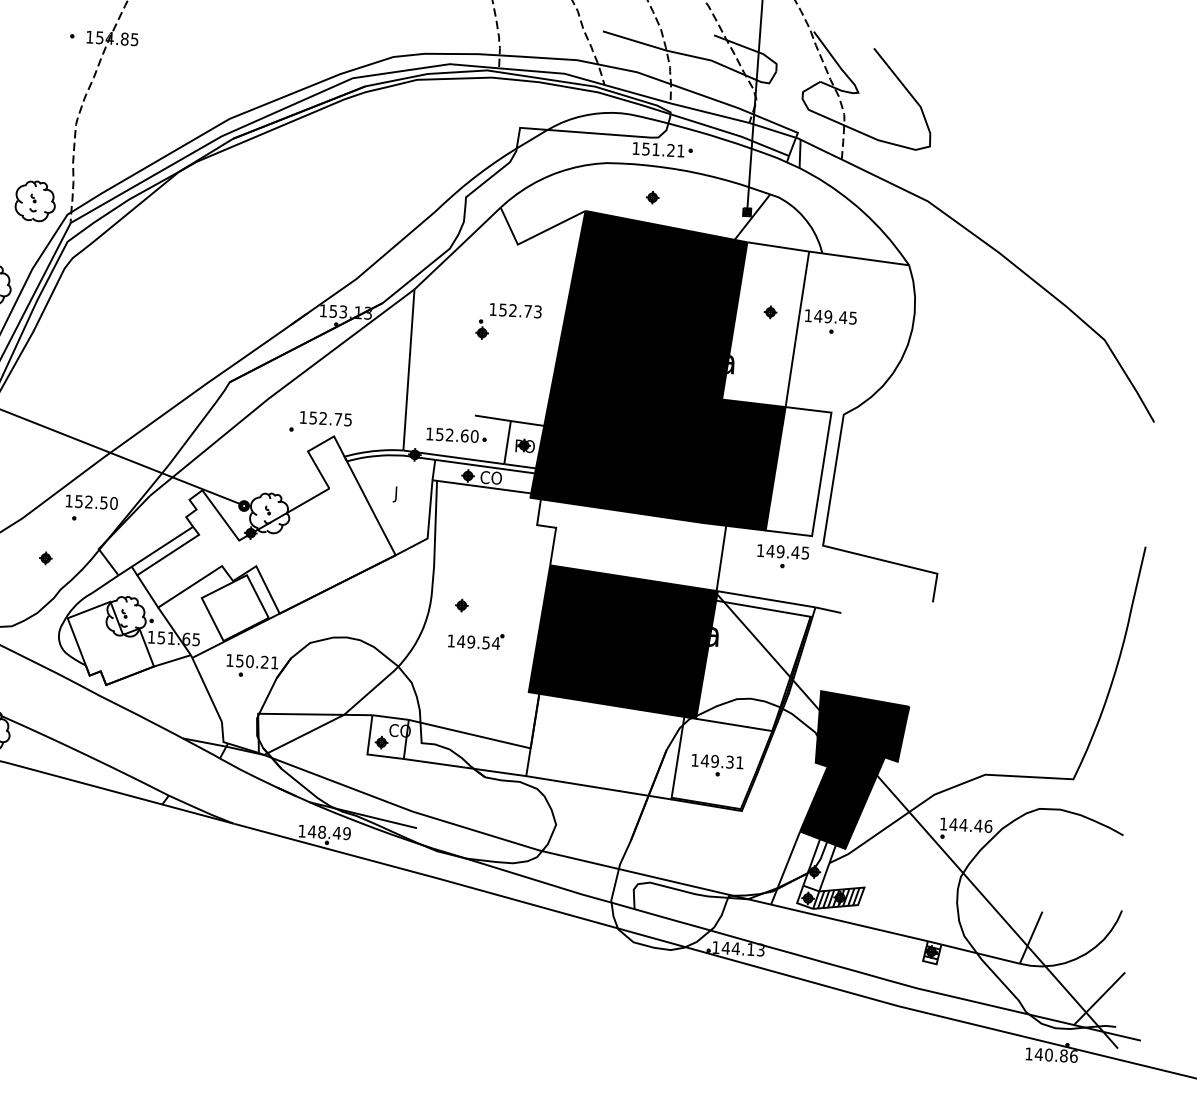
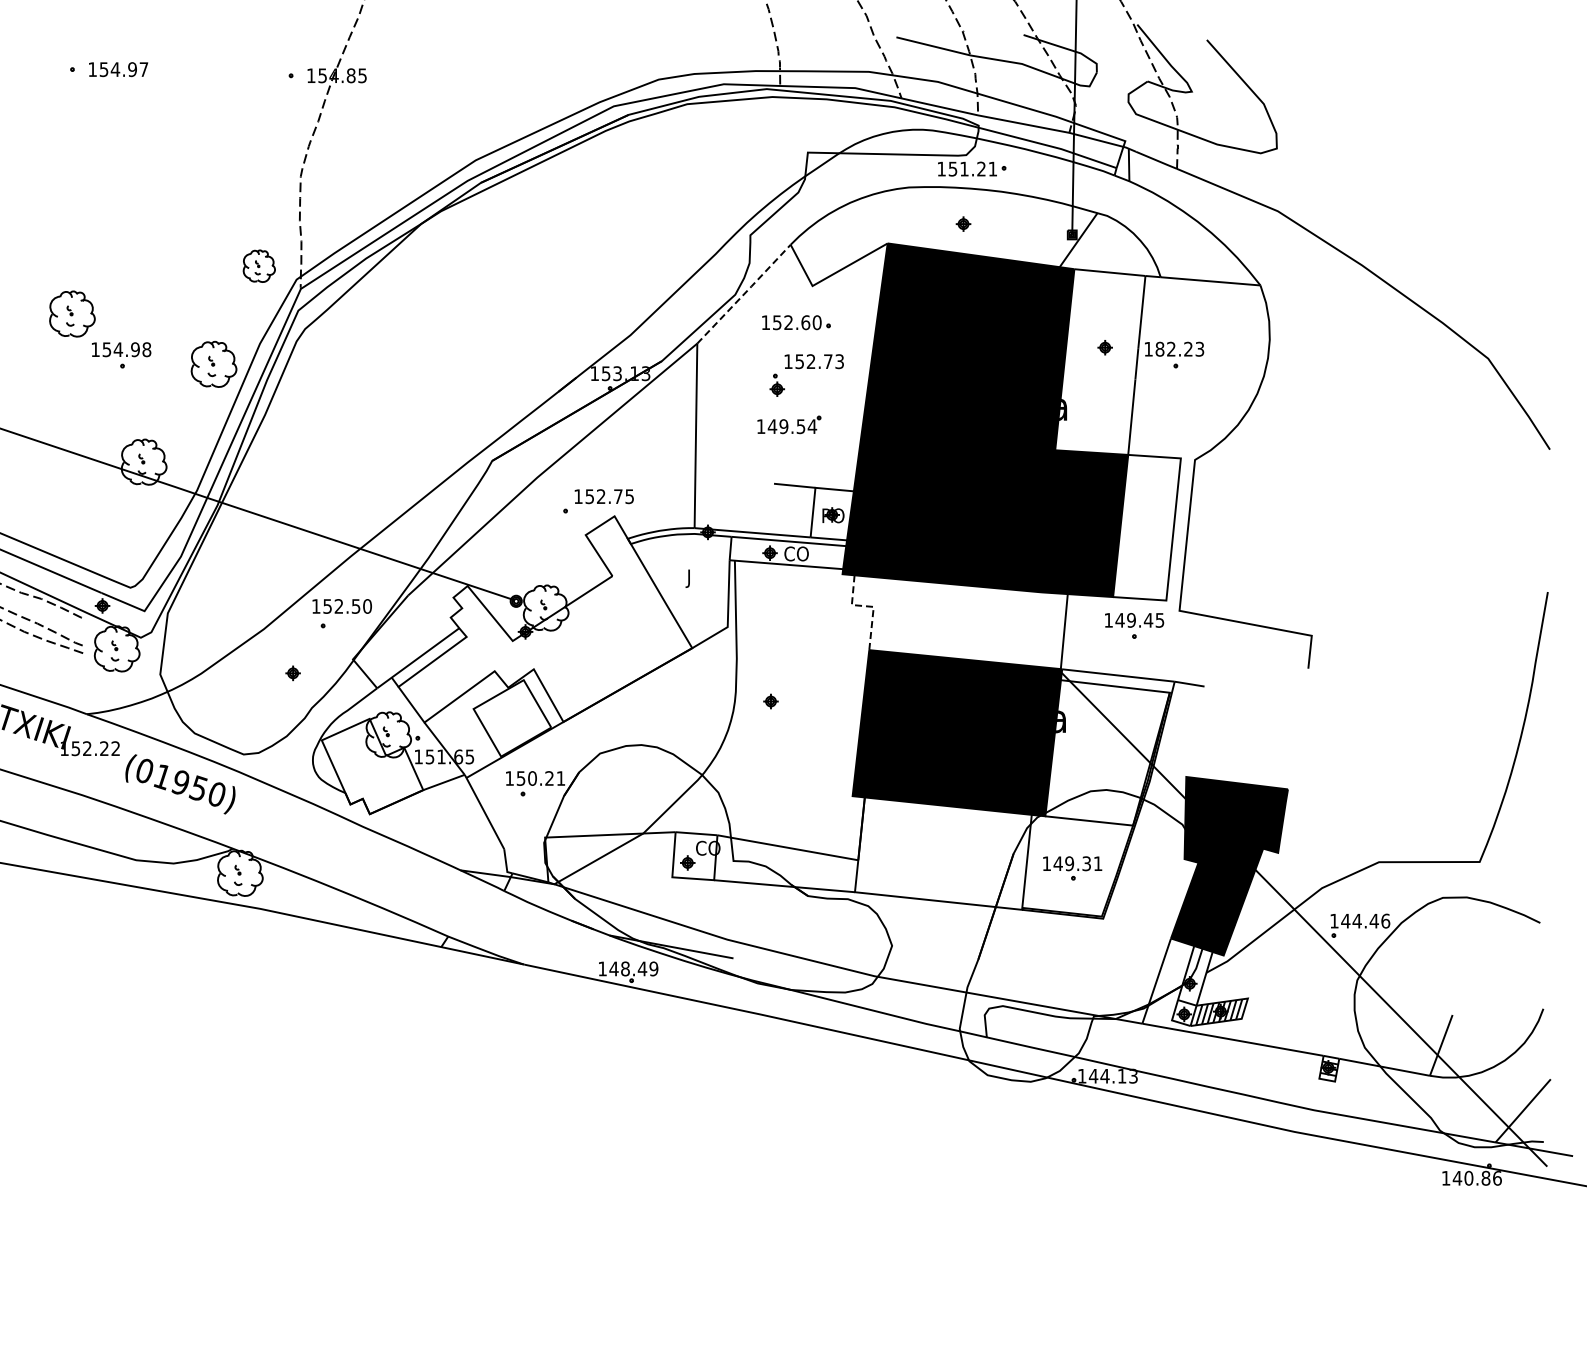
part: (35, 200) -> (259, 265), size x0.7
line: (458, 247) -> (744, 293), solid -> dashed
text: (835, 316) -> (1179, 348), 149.45 -> 182.23
part: (456, 435) -> (796, 322), moved
line: (552, 527) -> (869, 606), solid -> dashed
part: (476, 640) -> (789, 424), moved

